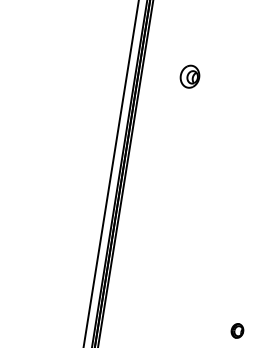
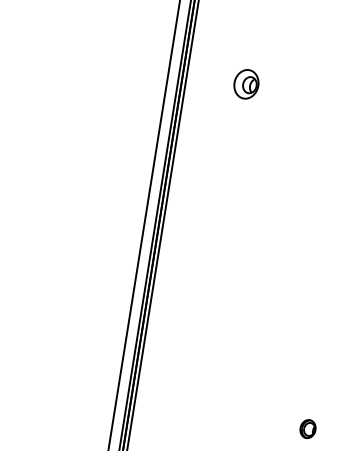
part: (190, 76) -> (246, 84), moved

